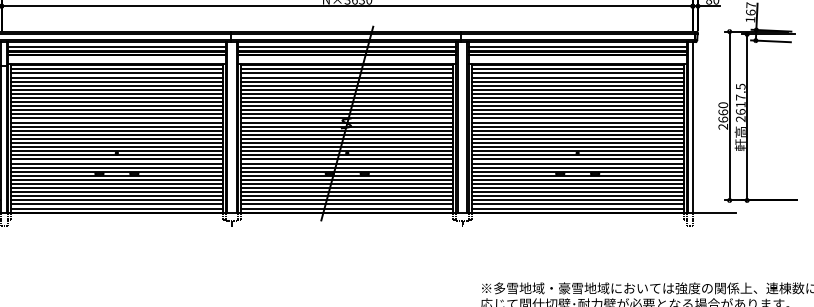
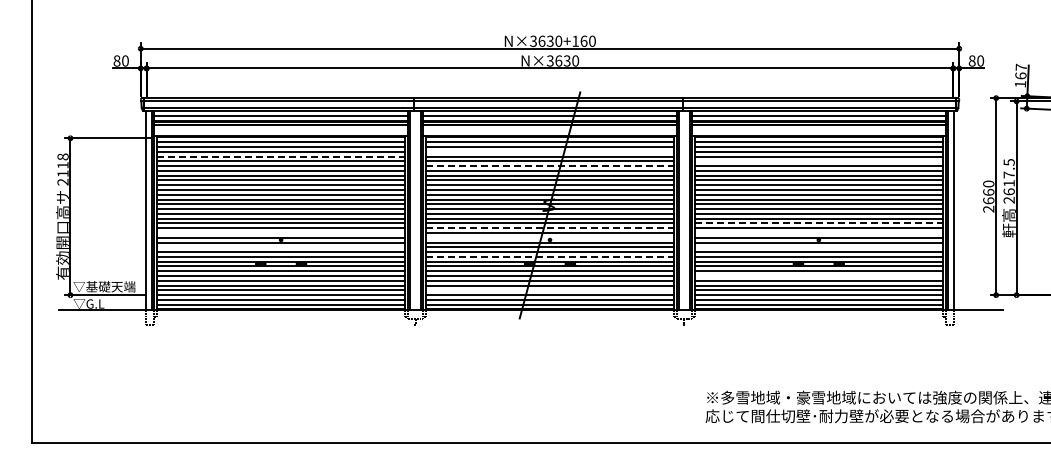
line: (346, 77) -> (549, 151), removed
line: (117, 81) -> (281, 156), solid -> dashed
line: (577, 85) -> (818, 161), removed
line: (347, 90) -> (550, 166), solid -> dashed
line: (577, 139) -> (818, 223), solid -> dashed
line: (347, 143) -> (550, 228), solid -> dashed
line: (116, 146) -> (280, 232), removed
line: (577, 146) -> (818, 232), removed
line: (346, 151) -> (549, 237), removed
line: (116, 159) -> (280, 247), removed
line: (577, 159) -> (818, 247), removed
line: (347, 167) -> (550, 256), solid -> dashed
line: (577, 183) -> (818, 275), removed
line: (346, 196) -> (549, 290), removed

